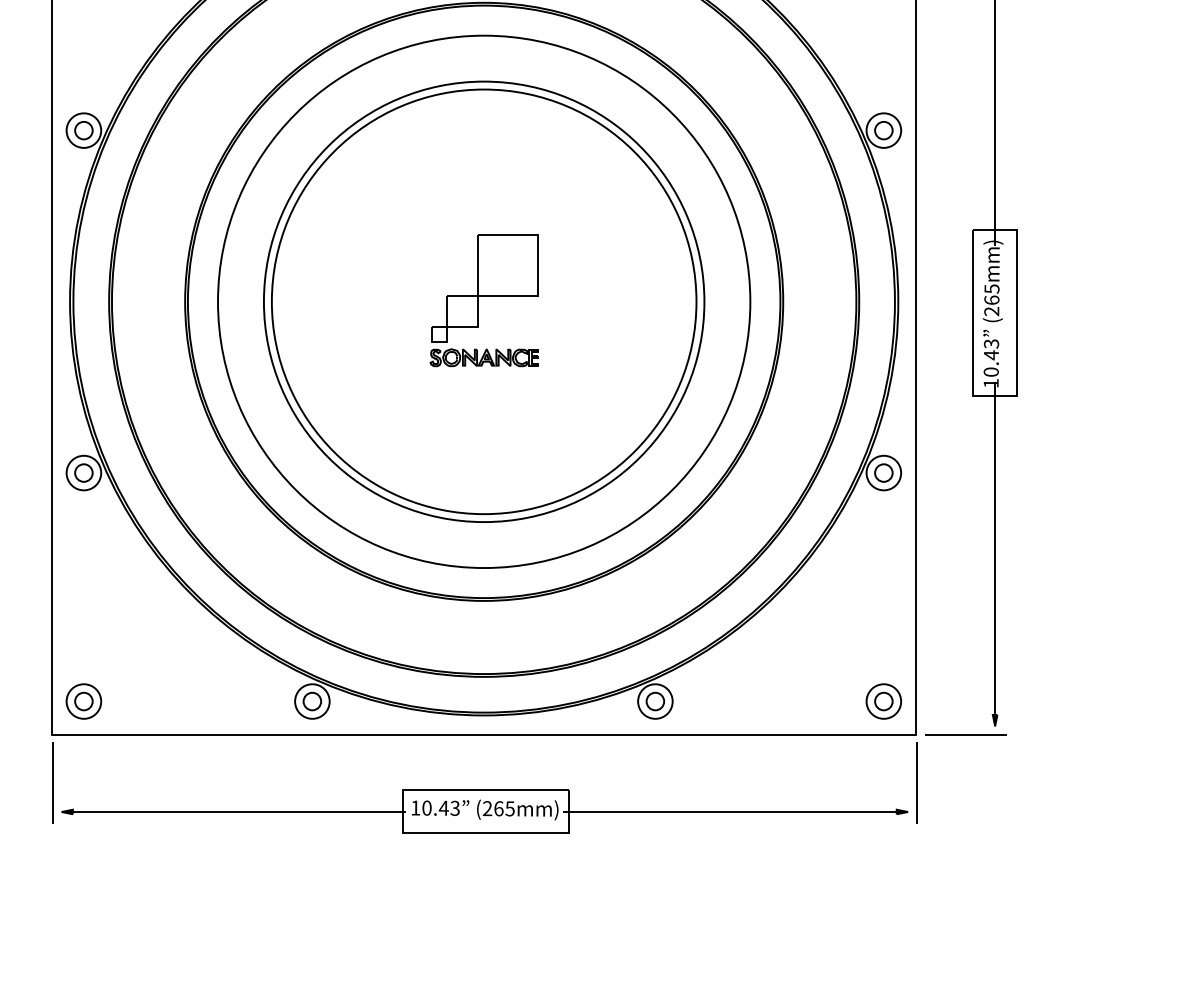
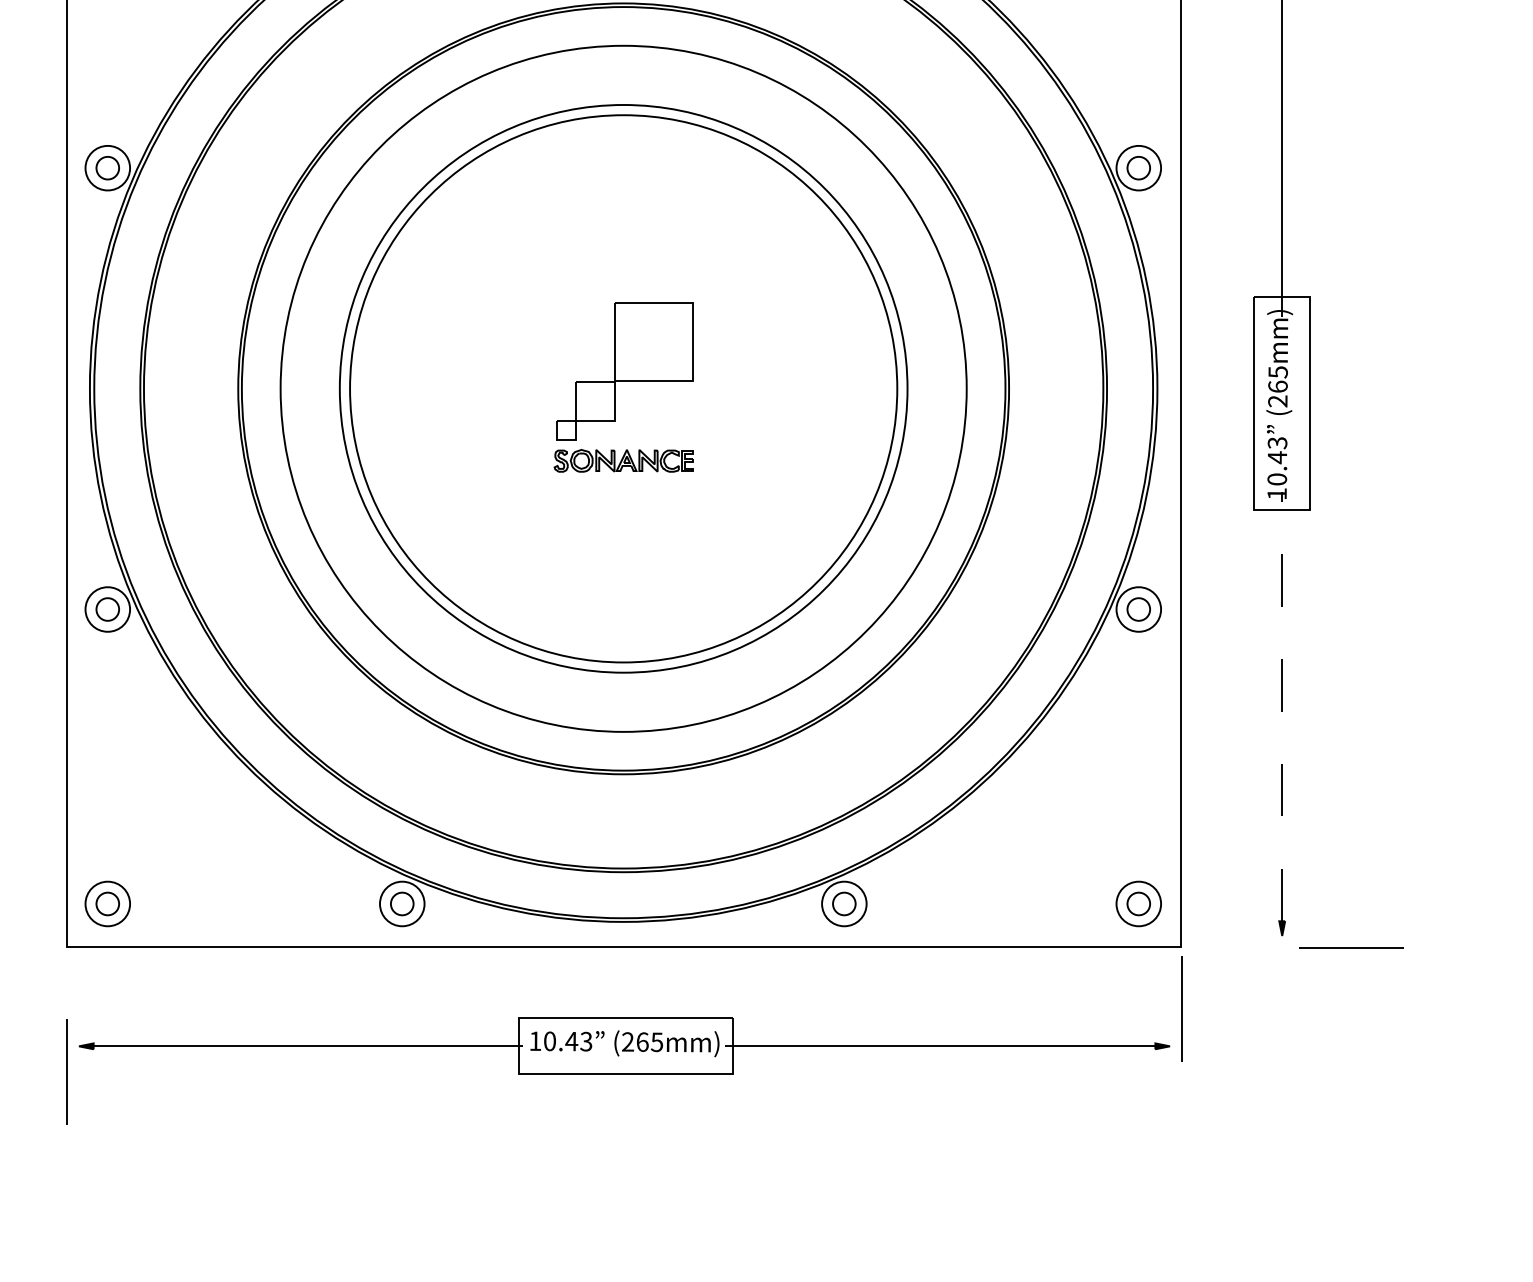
line: (995, 548) -> (1282, 706), solid -> dashed
line: (965, 735) -> (1351, 947), moved
line: (51, 782) -> (66, 1071), moved

